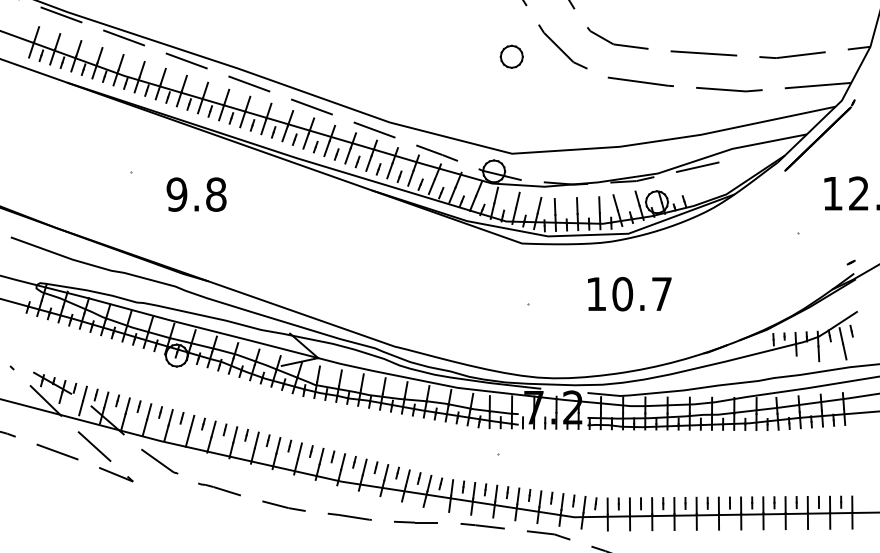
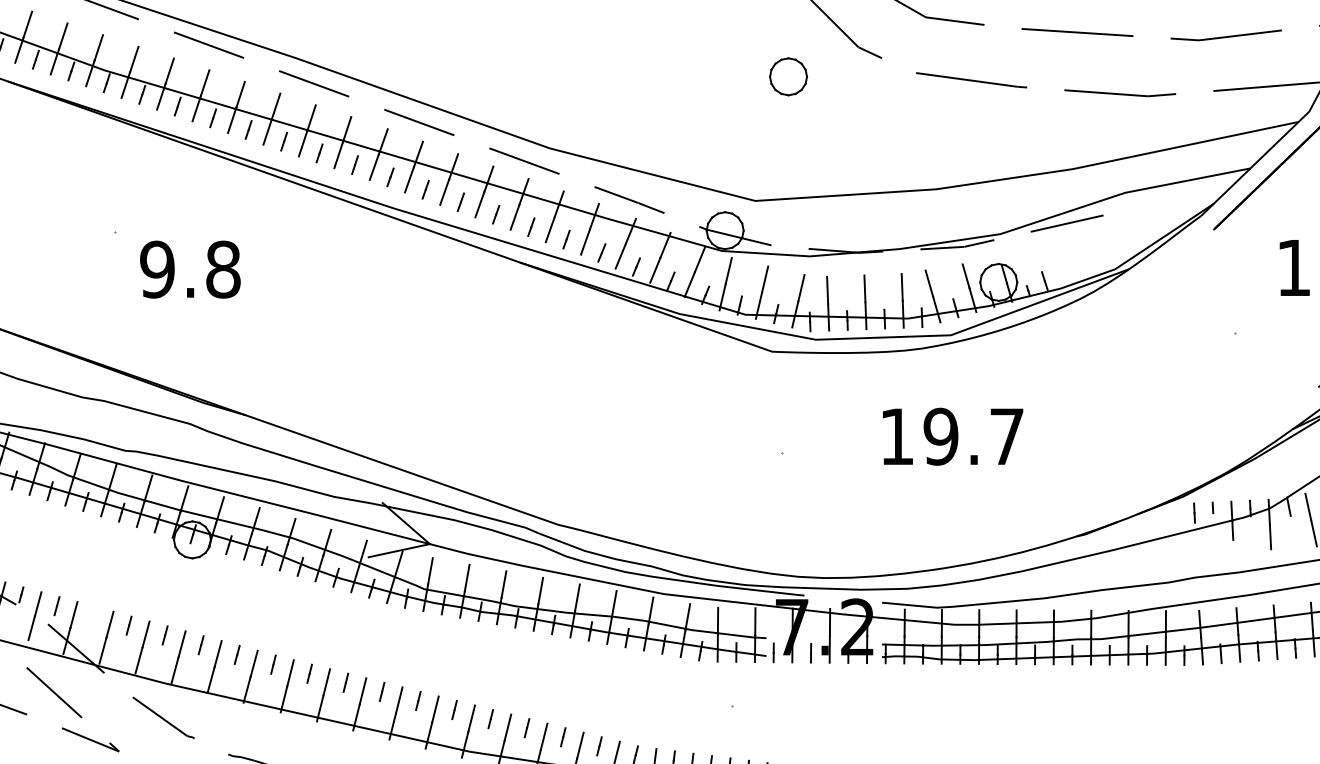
part: (511, 56) -> (787, 76), moved
text: (196, 194) -> (190, 269), moved
text: (622, 294) -> (940, 437), 10.7 -> 19.7
line: (117, 400) -> (92, 615), removed

